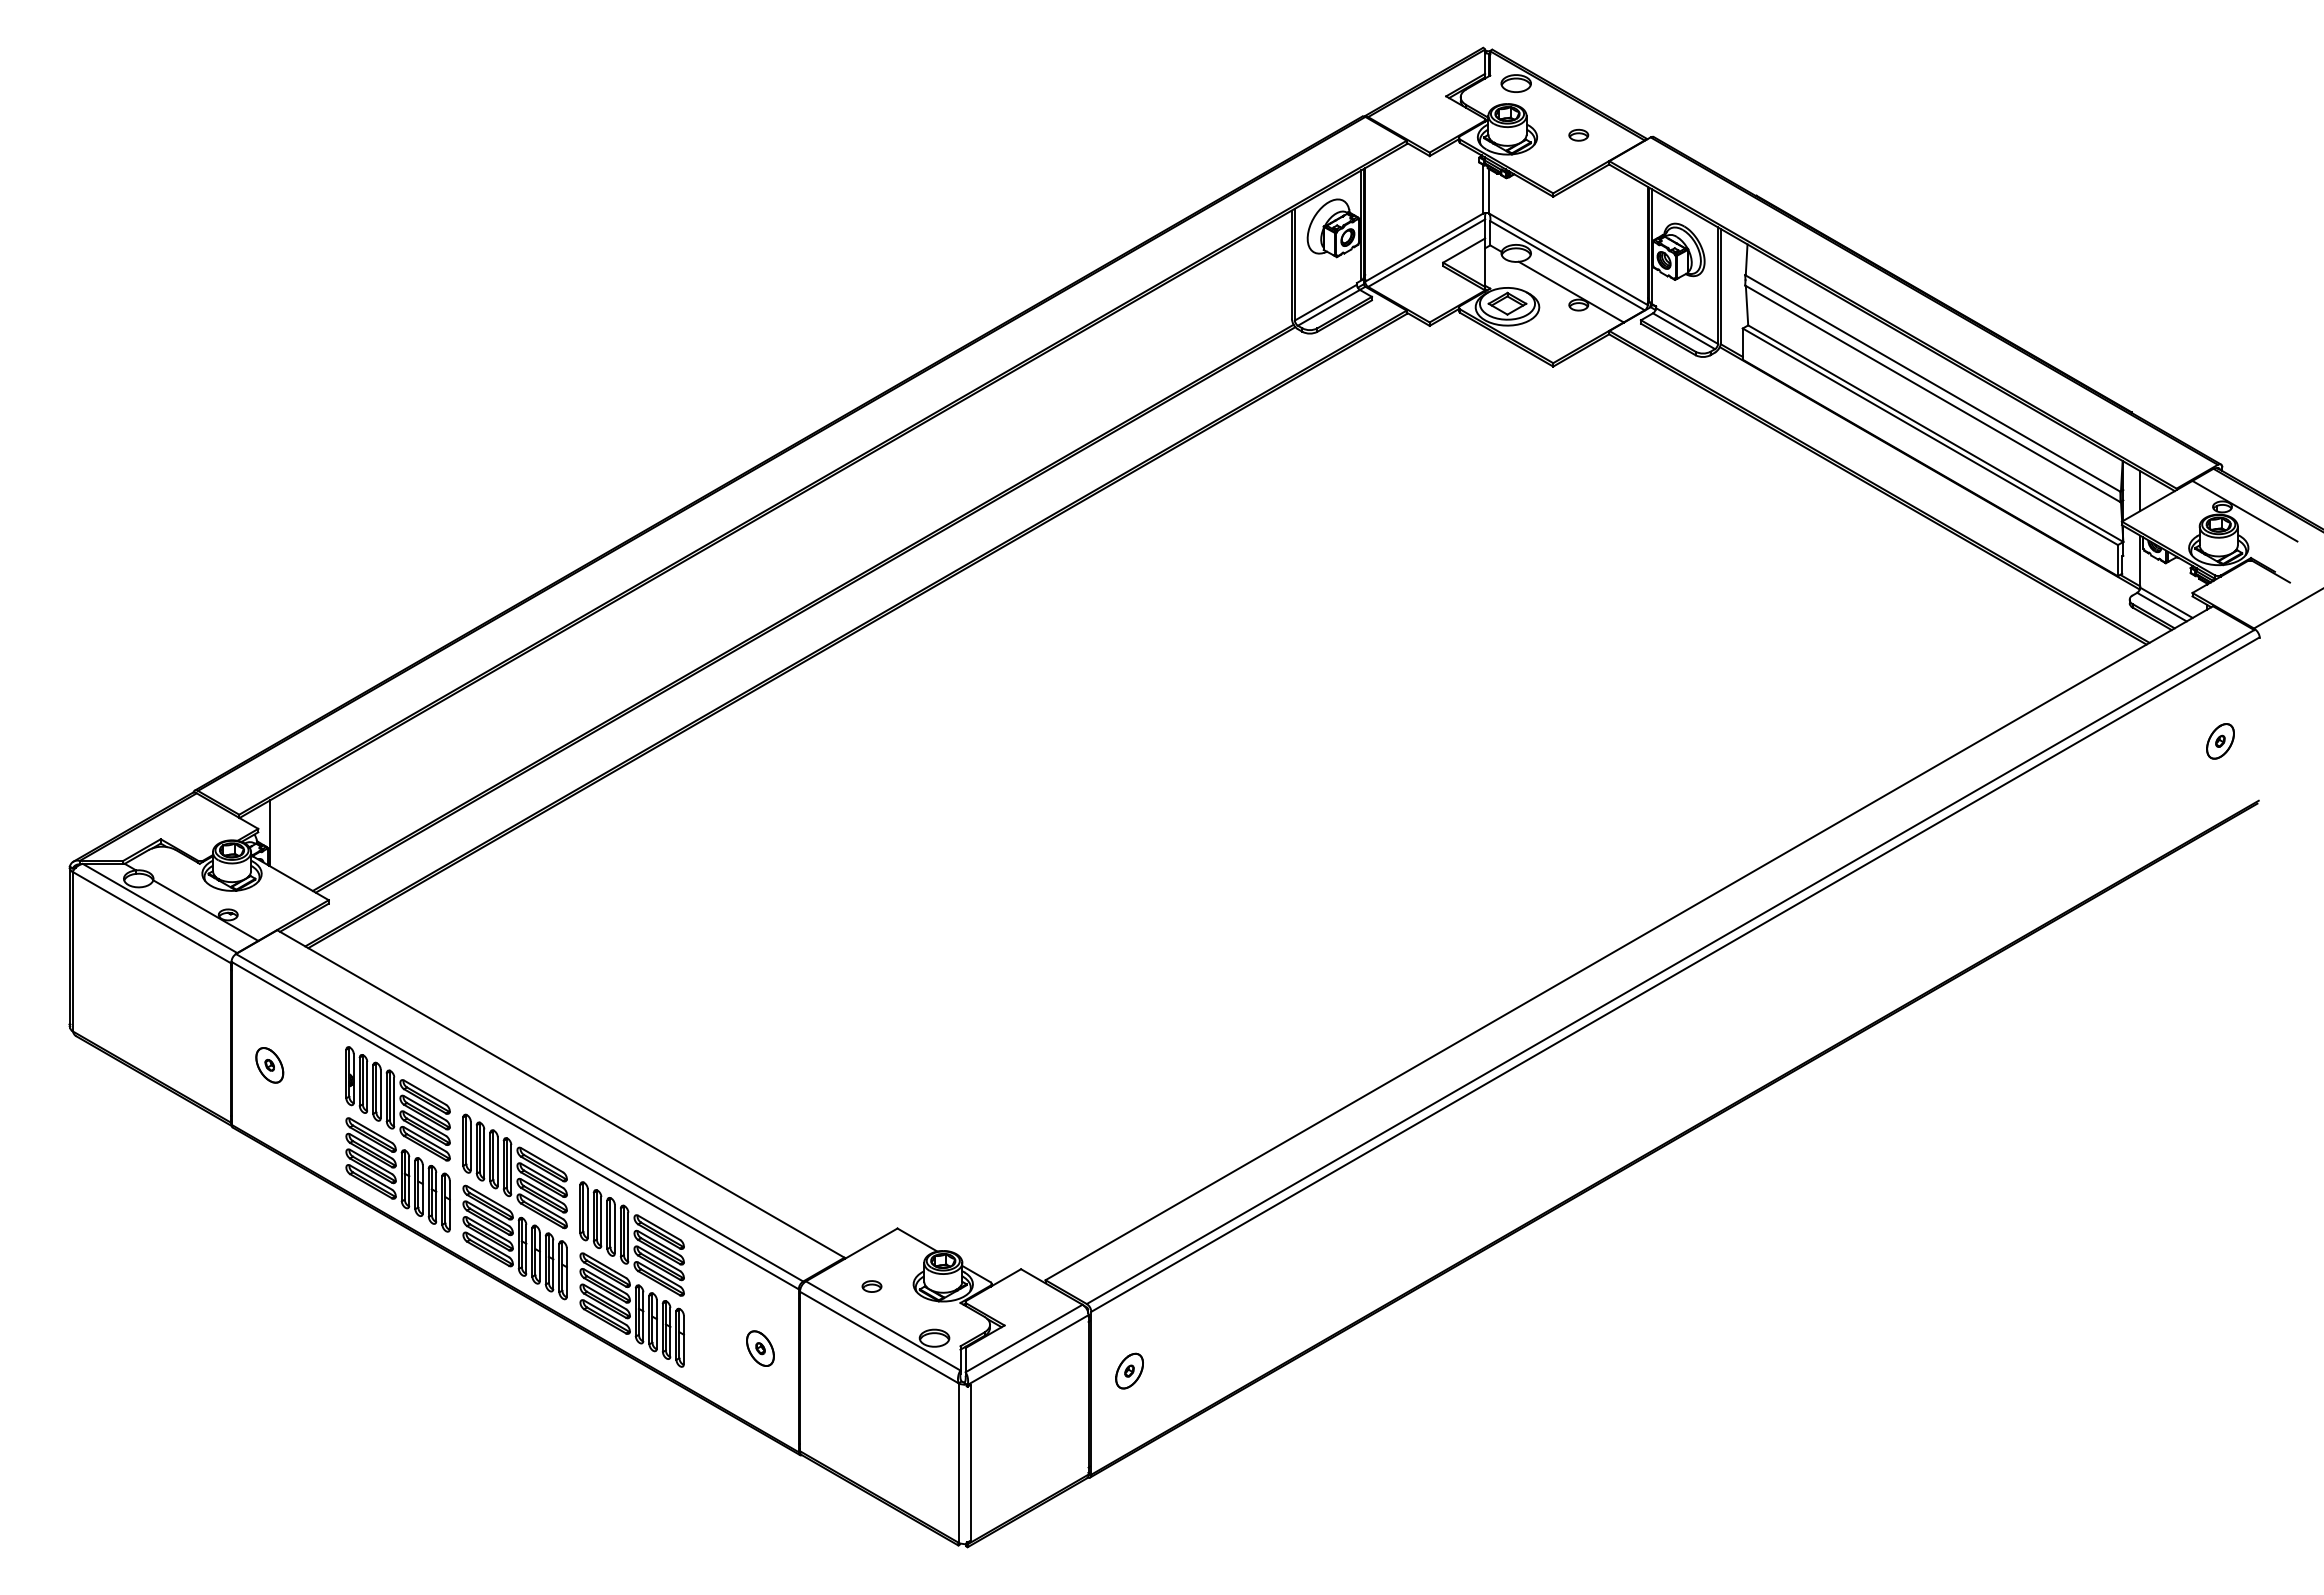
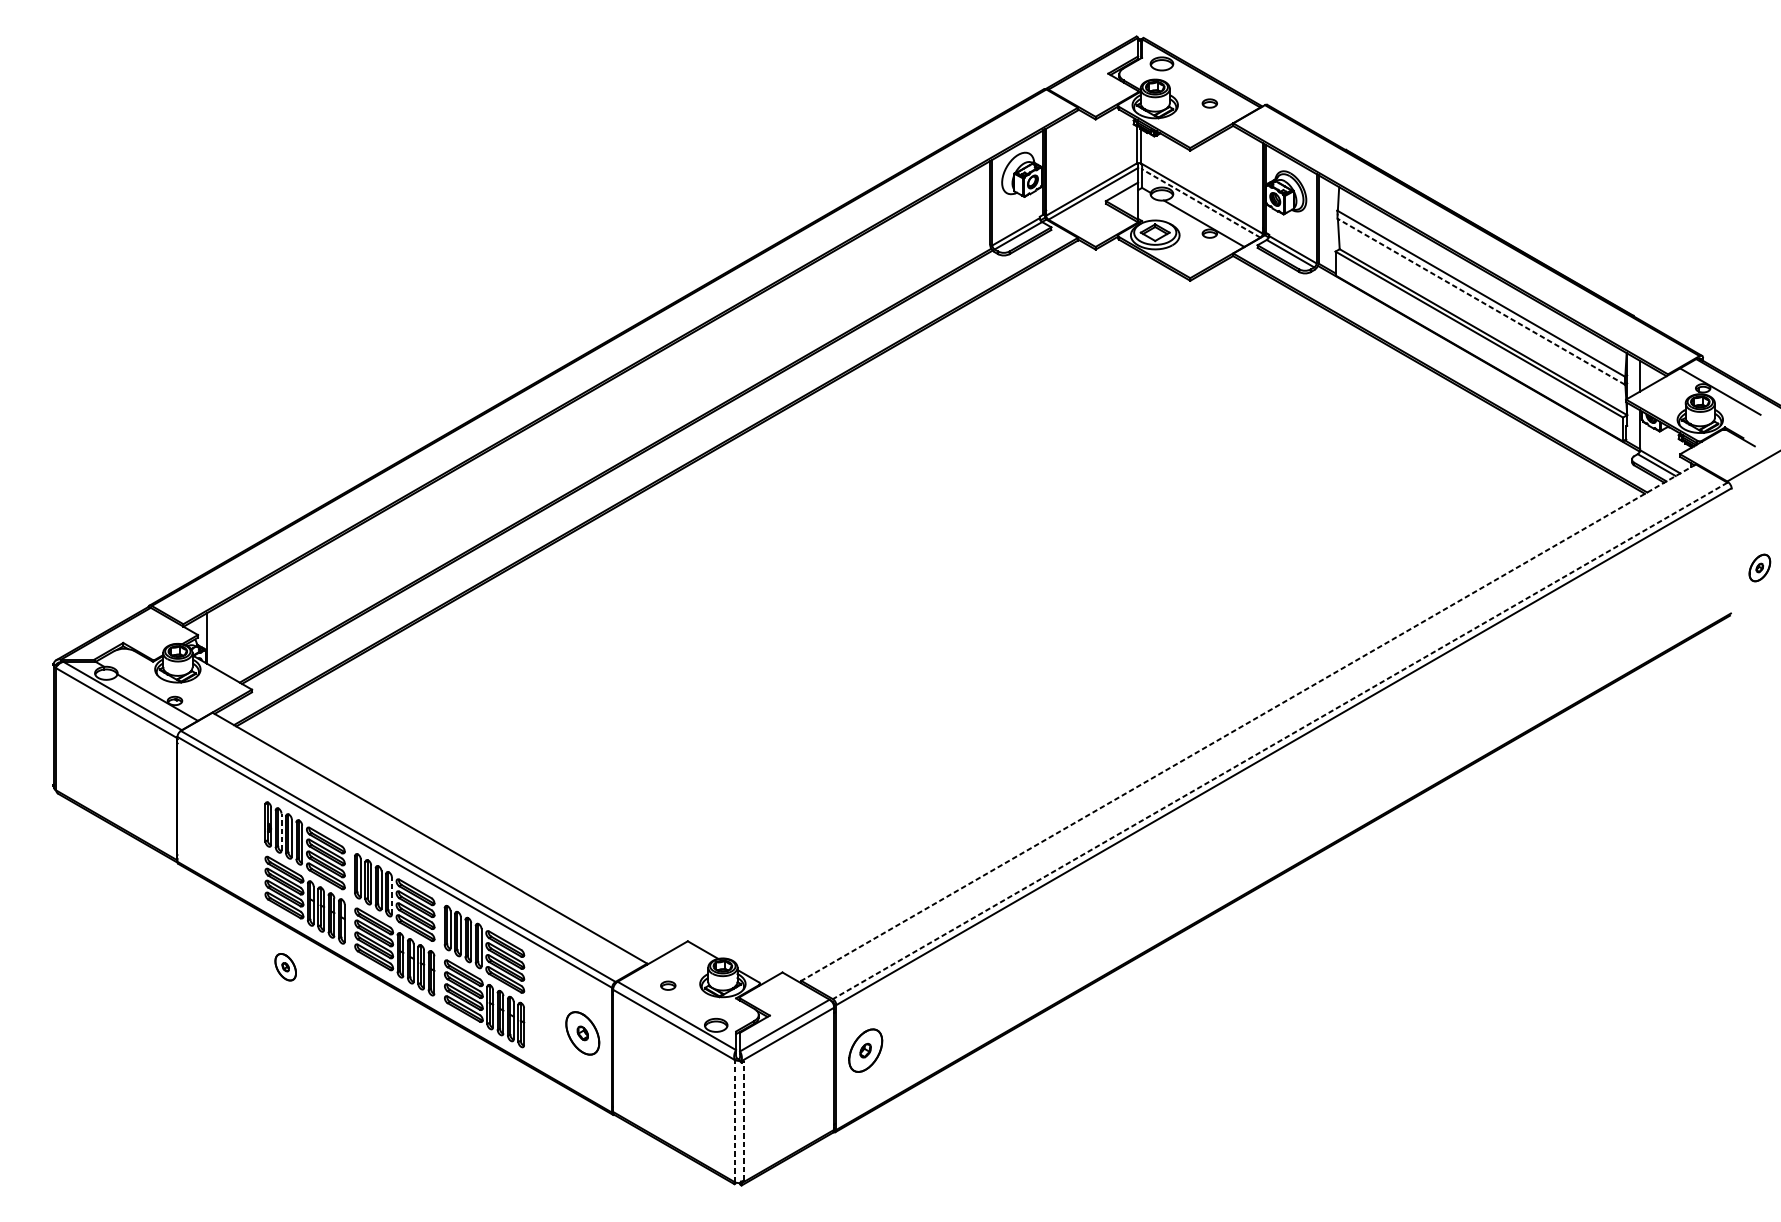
line: (1567, 265) -> (1201, 203), solid -> dashed
line: (1932, 393) -> (1480, 301), solid -> dashed
part: (2220, 741) -> (1759, 568), moved
line: (1629, 943) -> (1248, 722), solid -> dashed
line: (1670, 967) -> (1280, 741), solid -> dashed
part: (269, 1065) -> (285, 967), moved
line: (367, 1085) -> (281, 831), solid -> dashed
line: (511, 1168) -> (392, 895), solid -> dashed
part: (760, 1348) -> (582, 1033), size x1.6
part: (1129, 1370) -> (865, 1050), size x1.6
line: (958, 1462) -> (734, 1120), solid -> dashed
line: (970, 1462) -> (743, 1120), solid -> dashed

